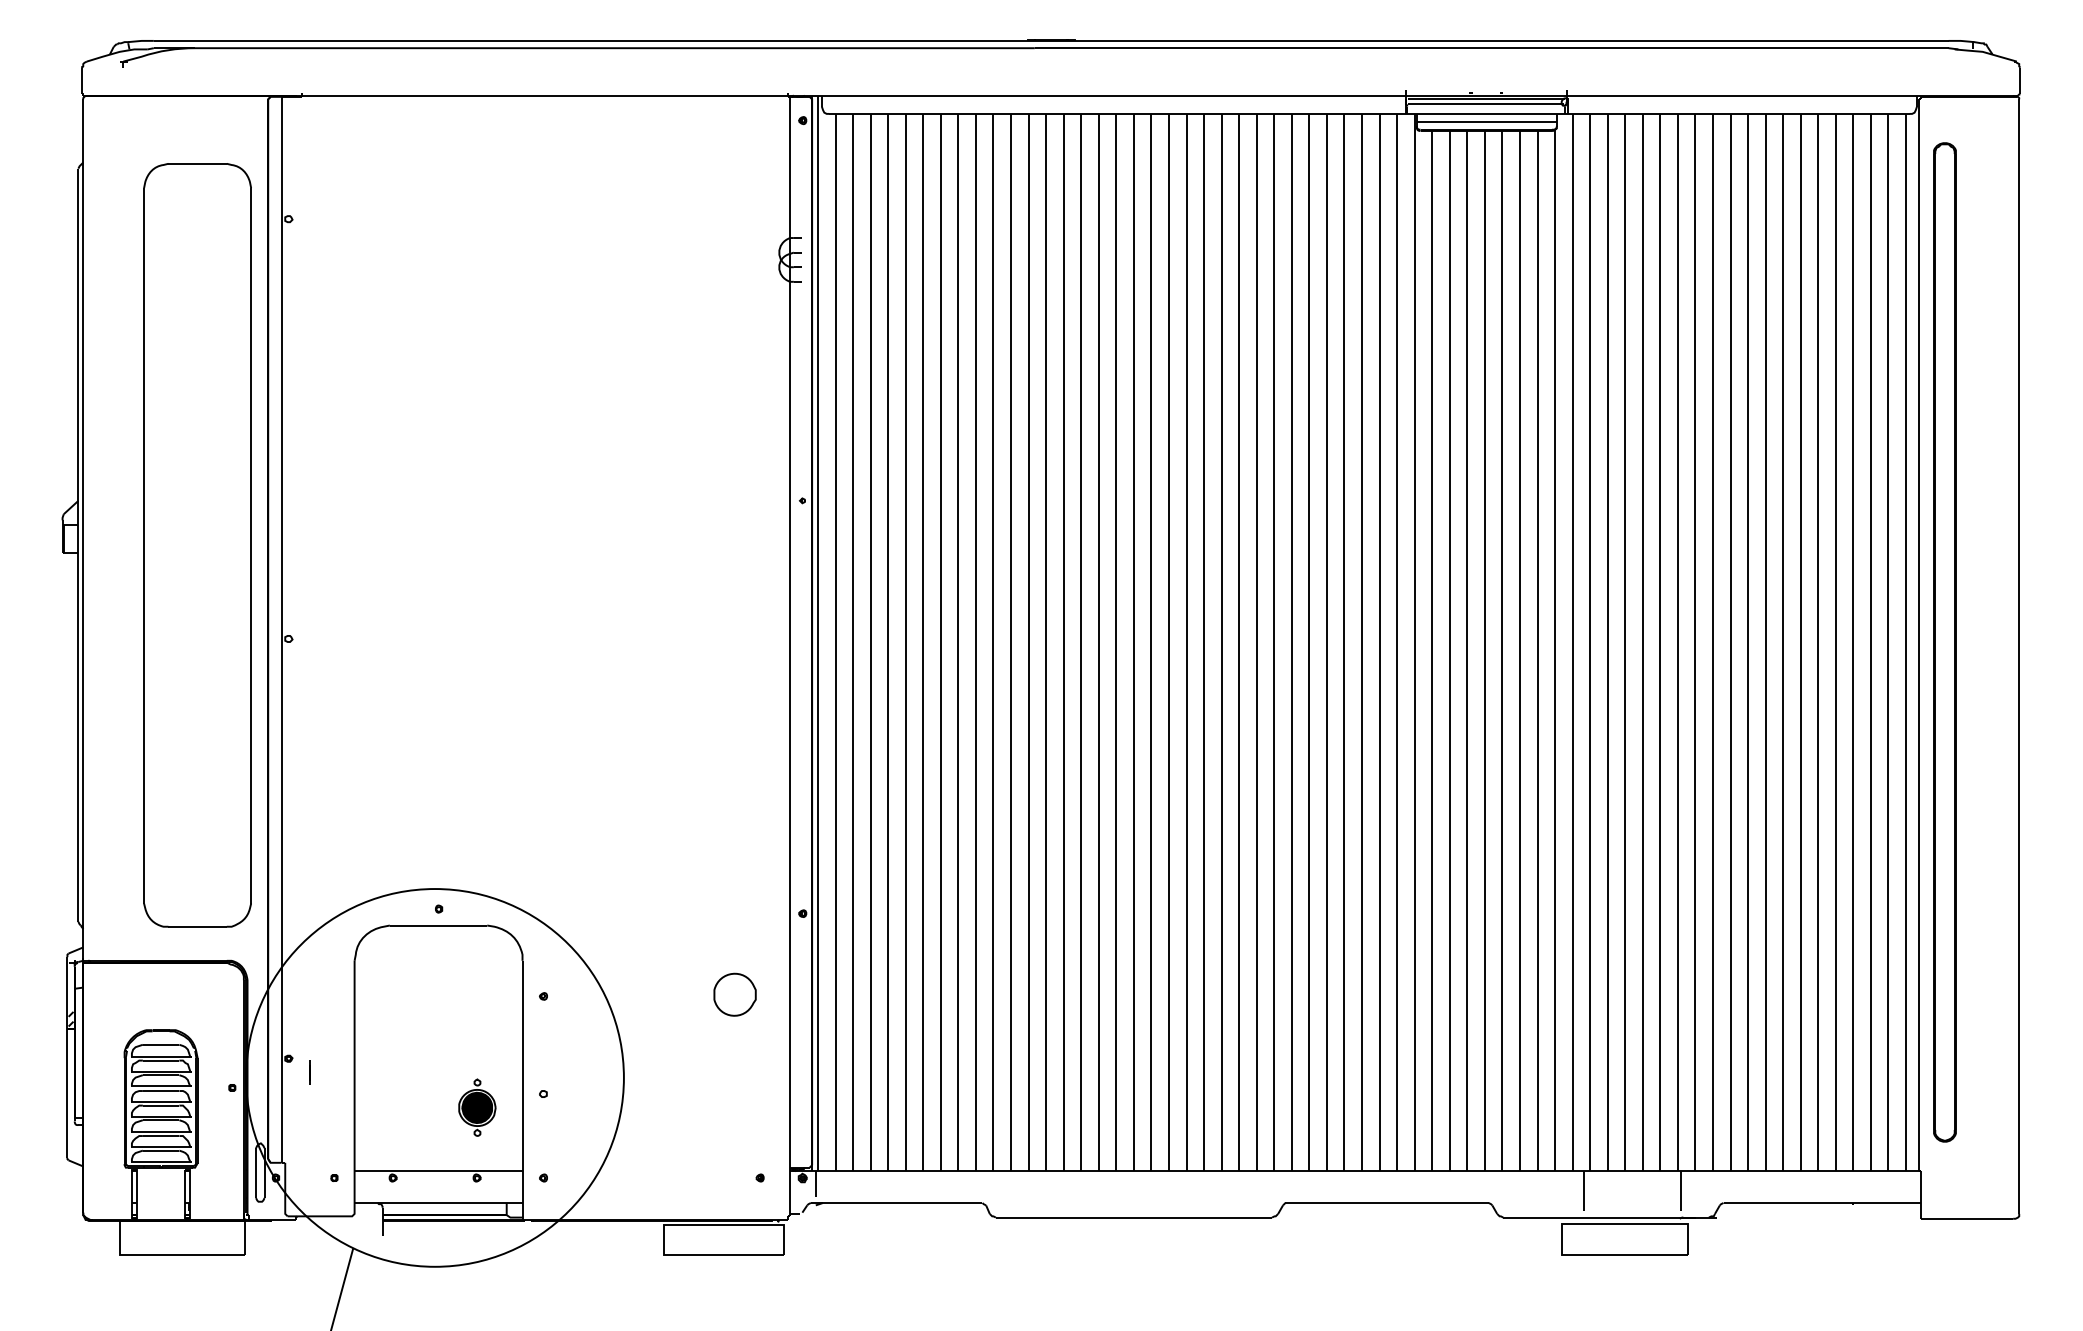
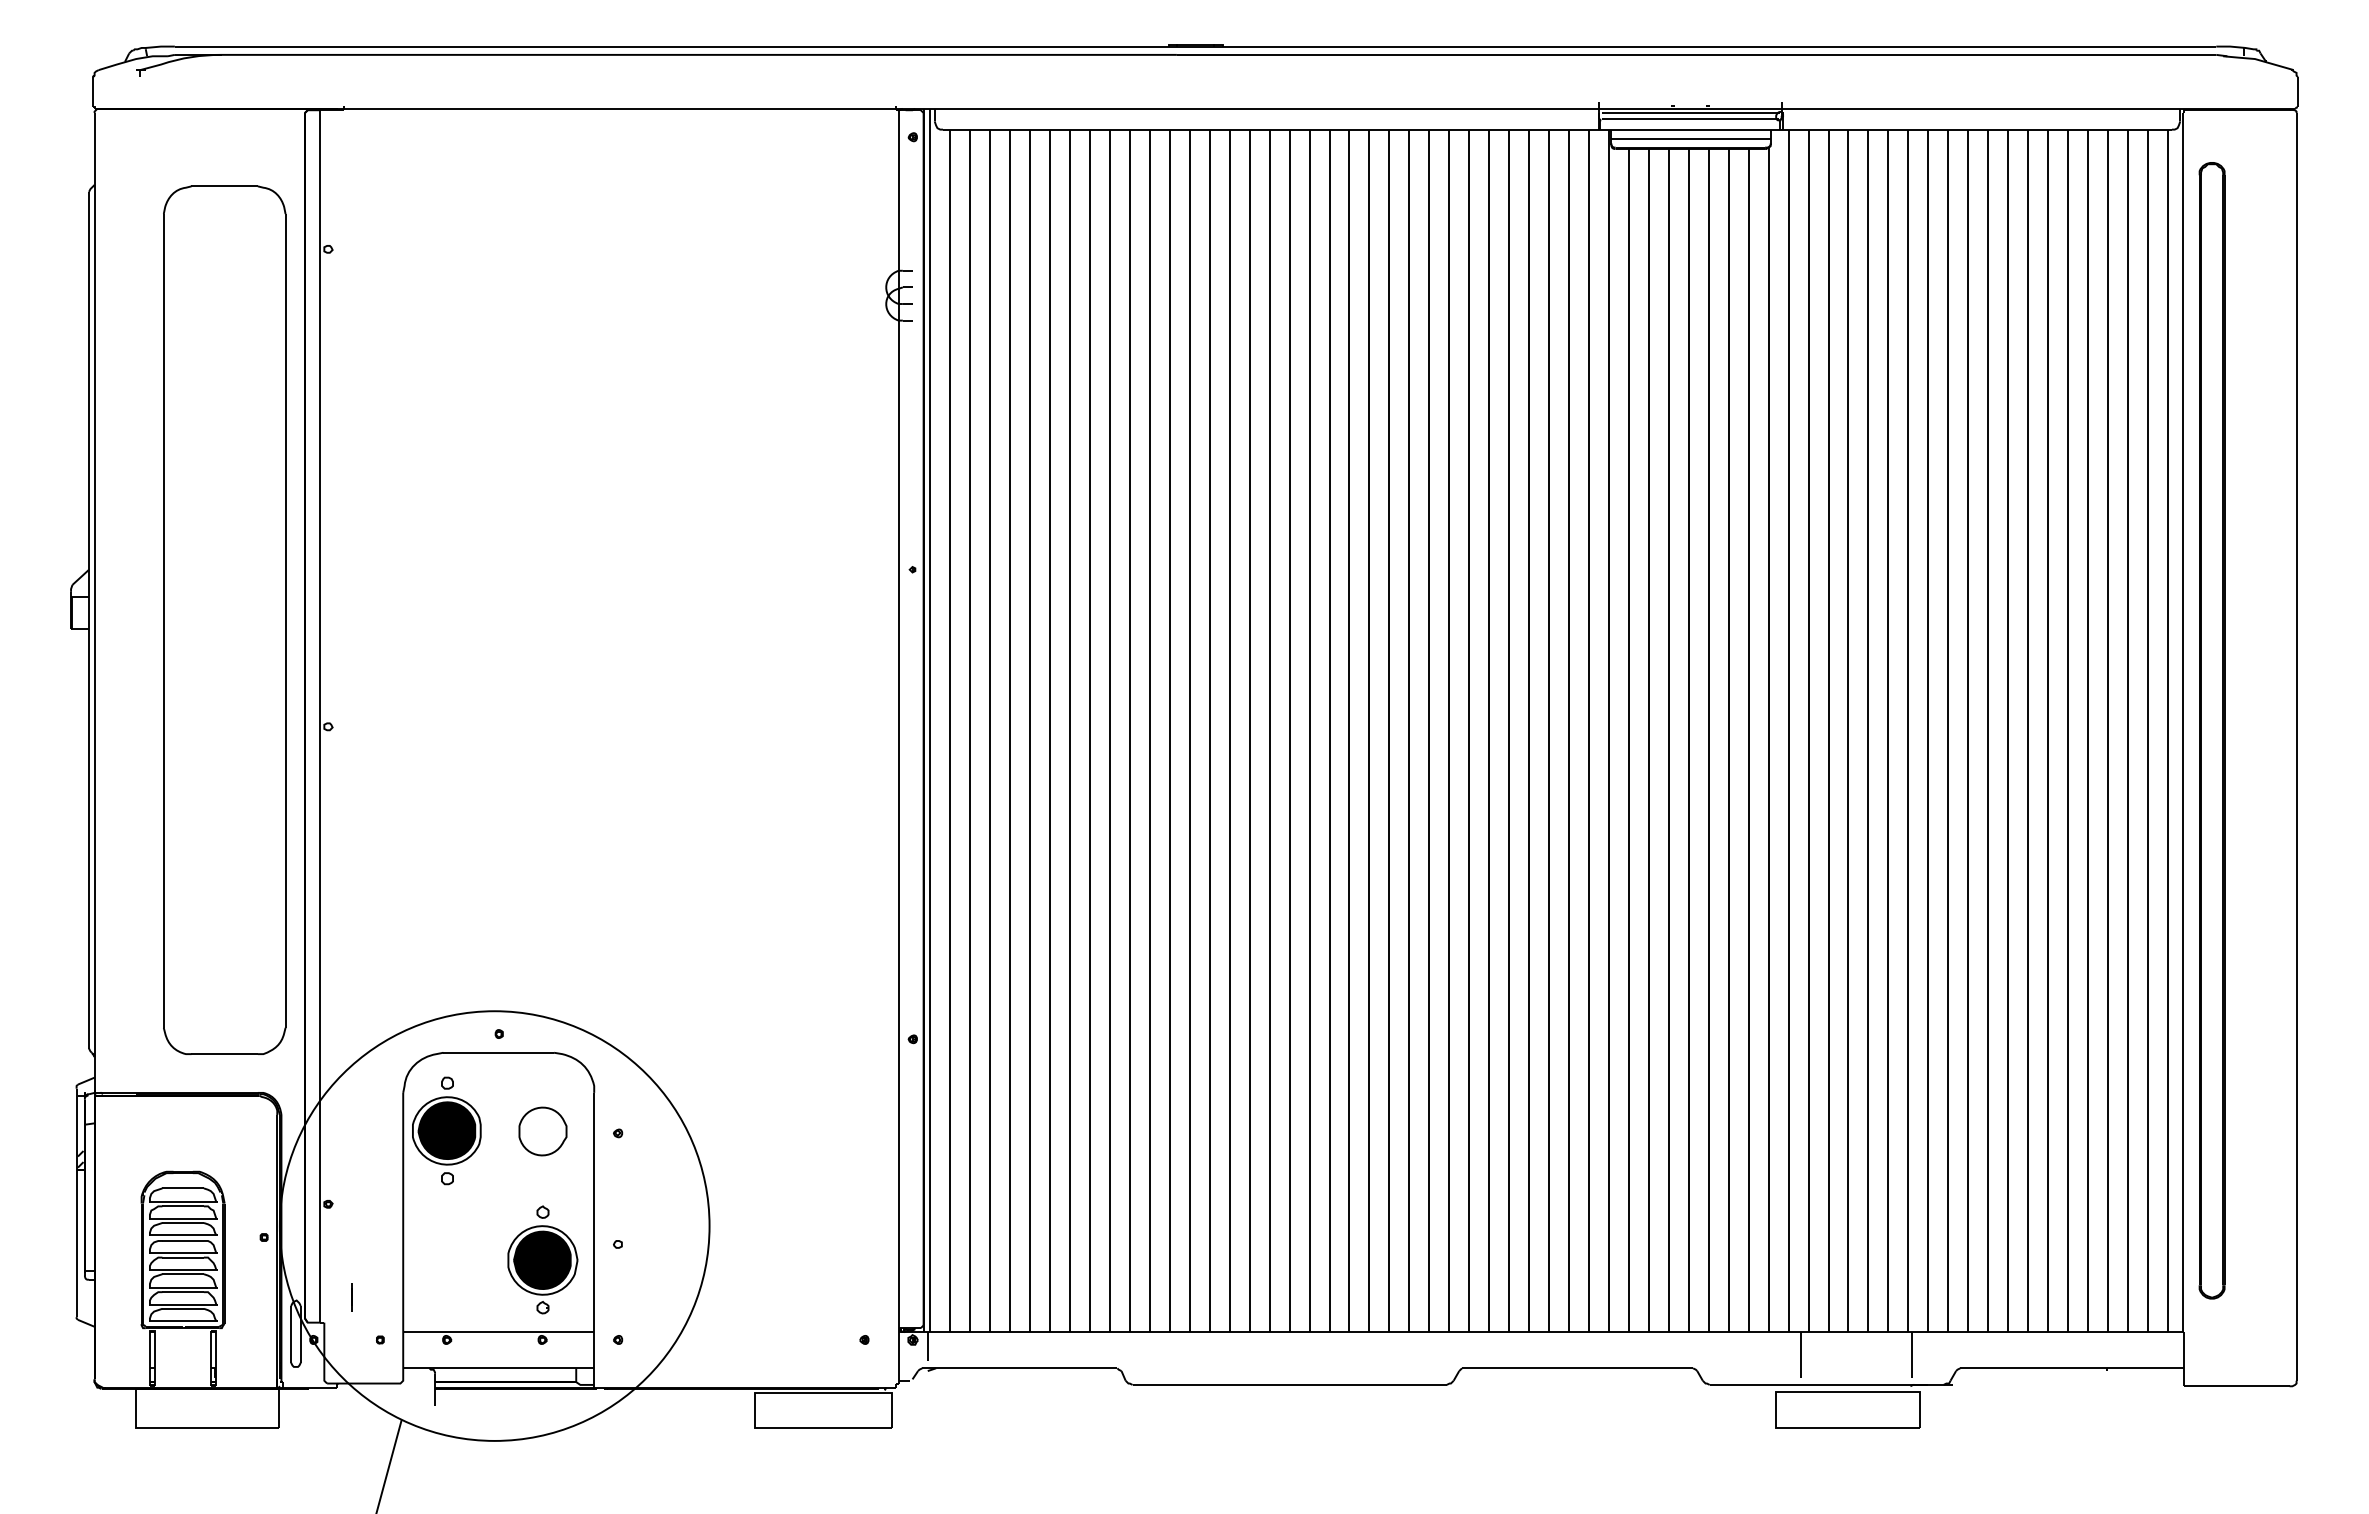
part: (392, 993) -> (446, 1130), added
part: (734, 994) -> (542, 1131), moved
line: (309, 1073) -> (351, 1297), moved
part: (477, 1107) -> (542, 1259), size x1.67

